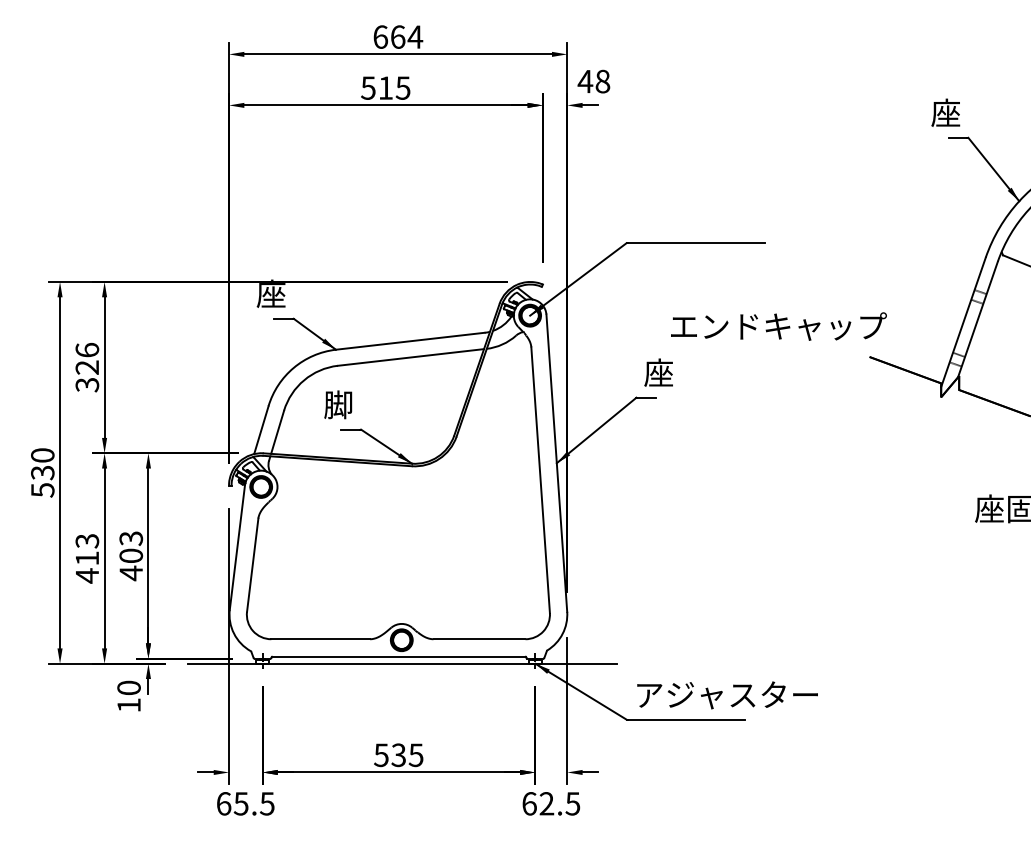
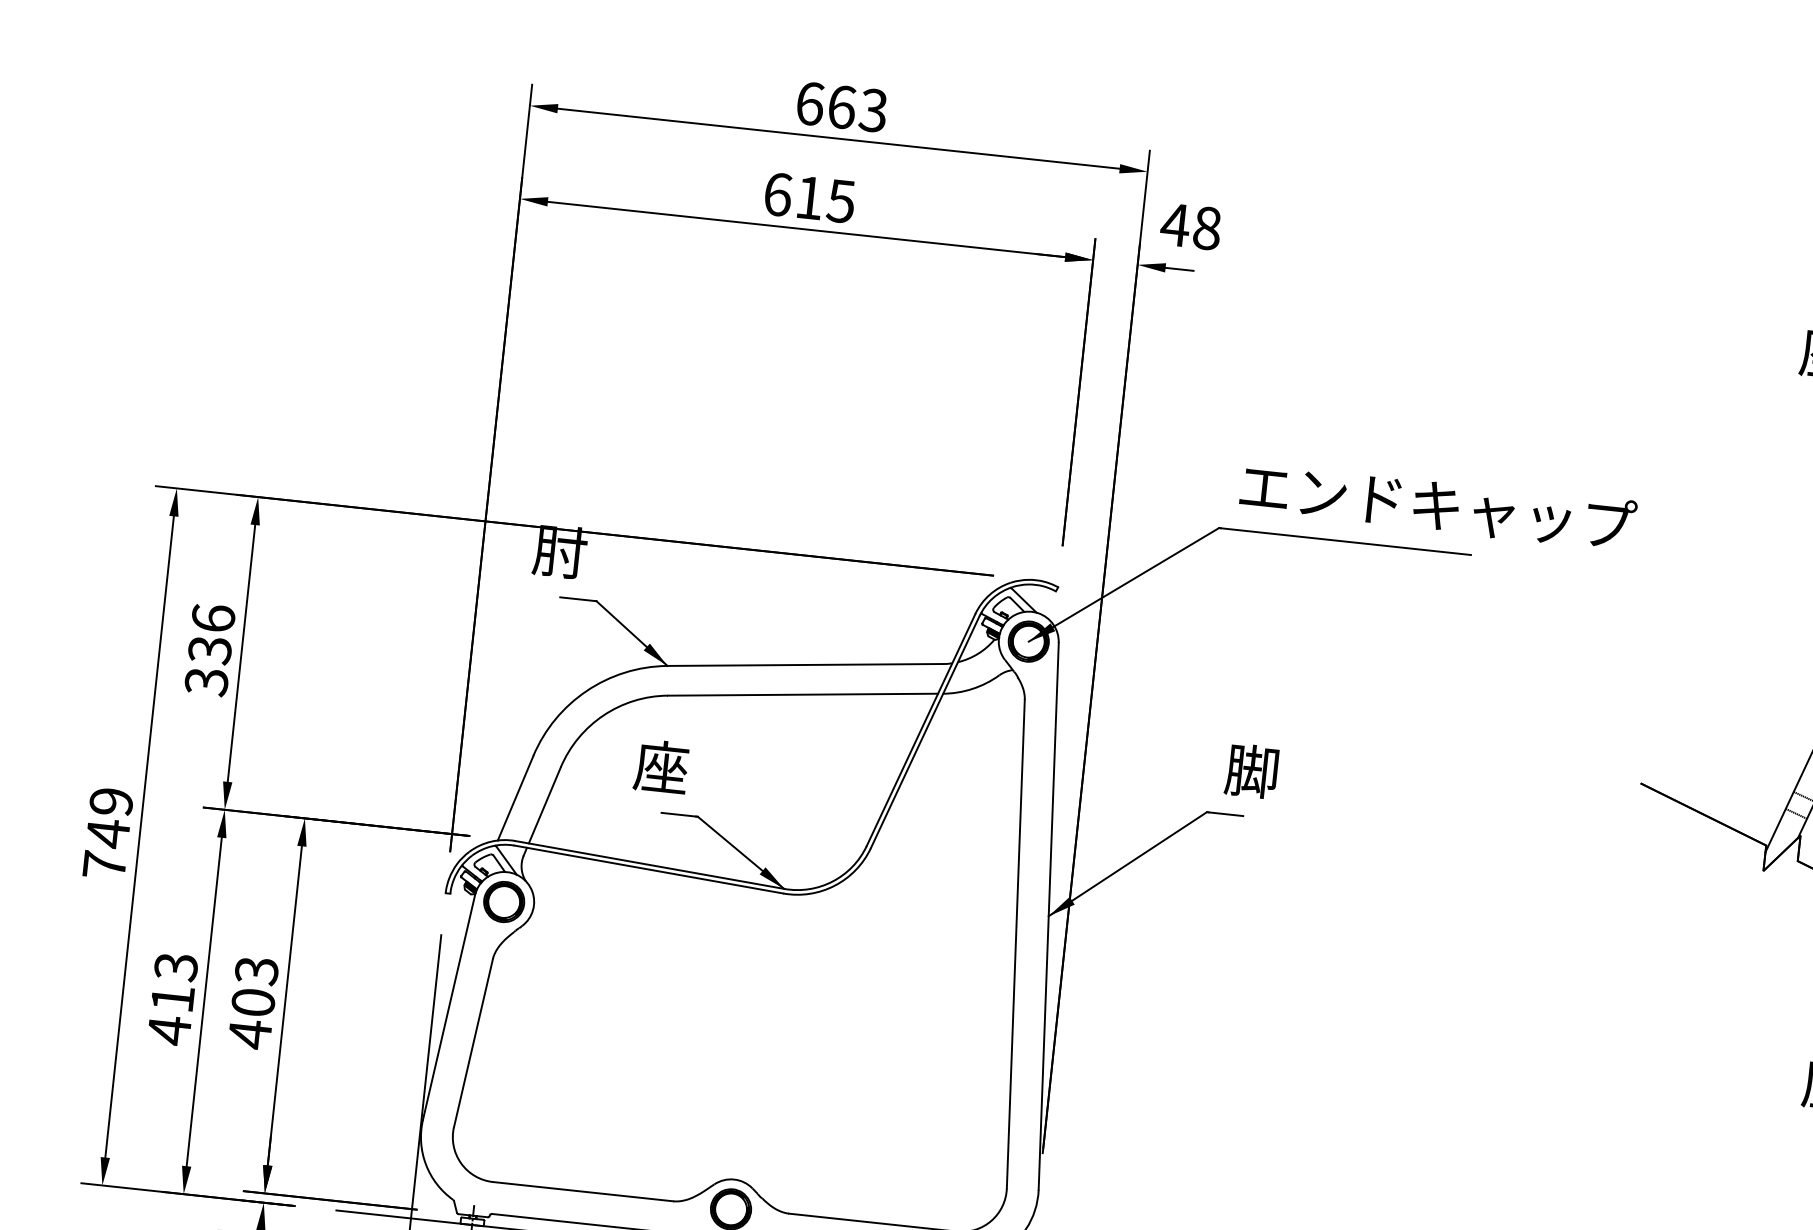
text: (415, 36) -> (873, 109), 664 -> 663
text: (368, 87) -> (778, 193), 515 -> 615
text: (270, 293) -> (558, 550), 座 -> 肘
text: (778, 326) -> (1437, 505), moved
text: (87, 367) -> (210, 649), 326 -> 336
text: (658, 372) -> (1252, 770), 座 -> 脚
text: (338, 404) -> (661, 766), 脚 -> 座
text: (42, 472) -> (107, 832), 530 -> 749

